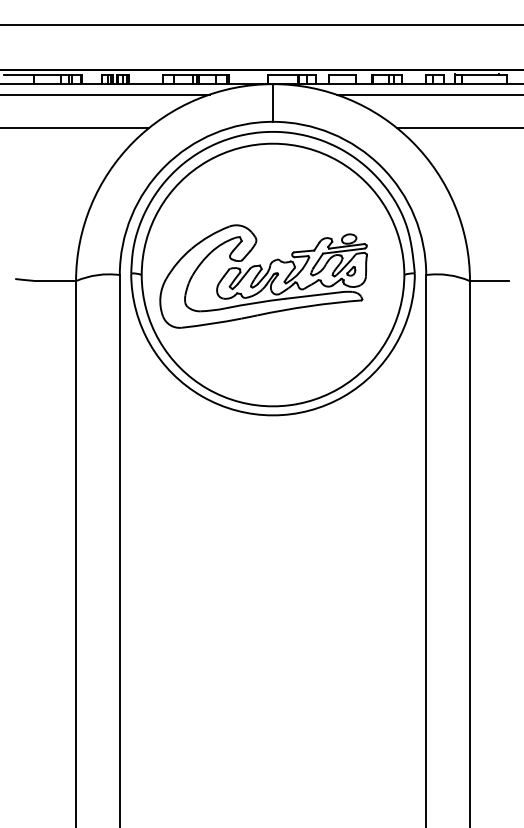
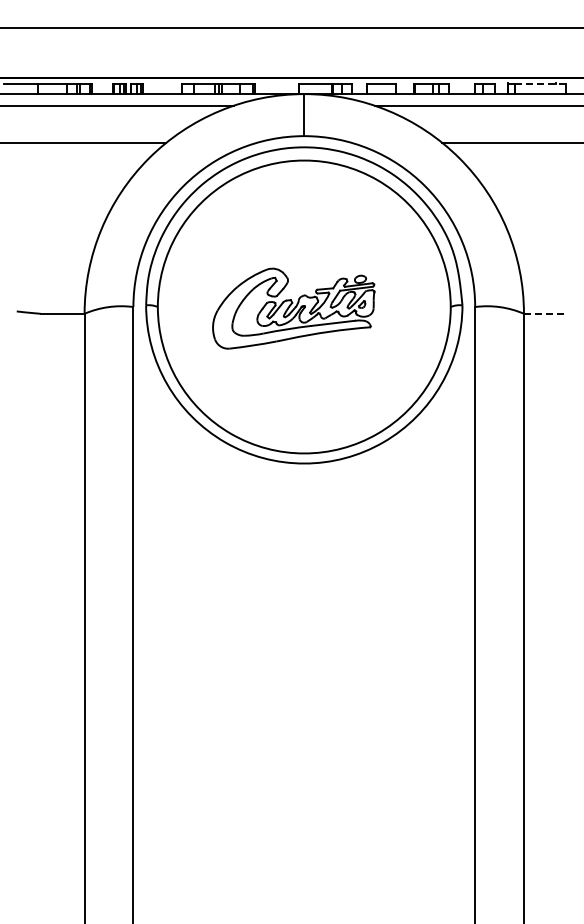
line: (484, 75) -> (540, 84), solid -> dashed
part: (263, 276) -> (293, 308), size x0.7
line: (489, 280) -> (545, 313), solid -> dashed

